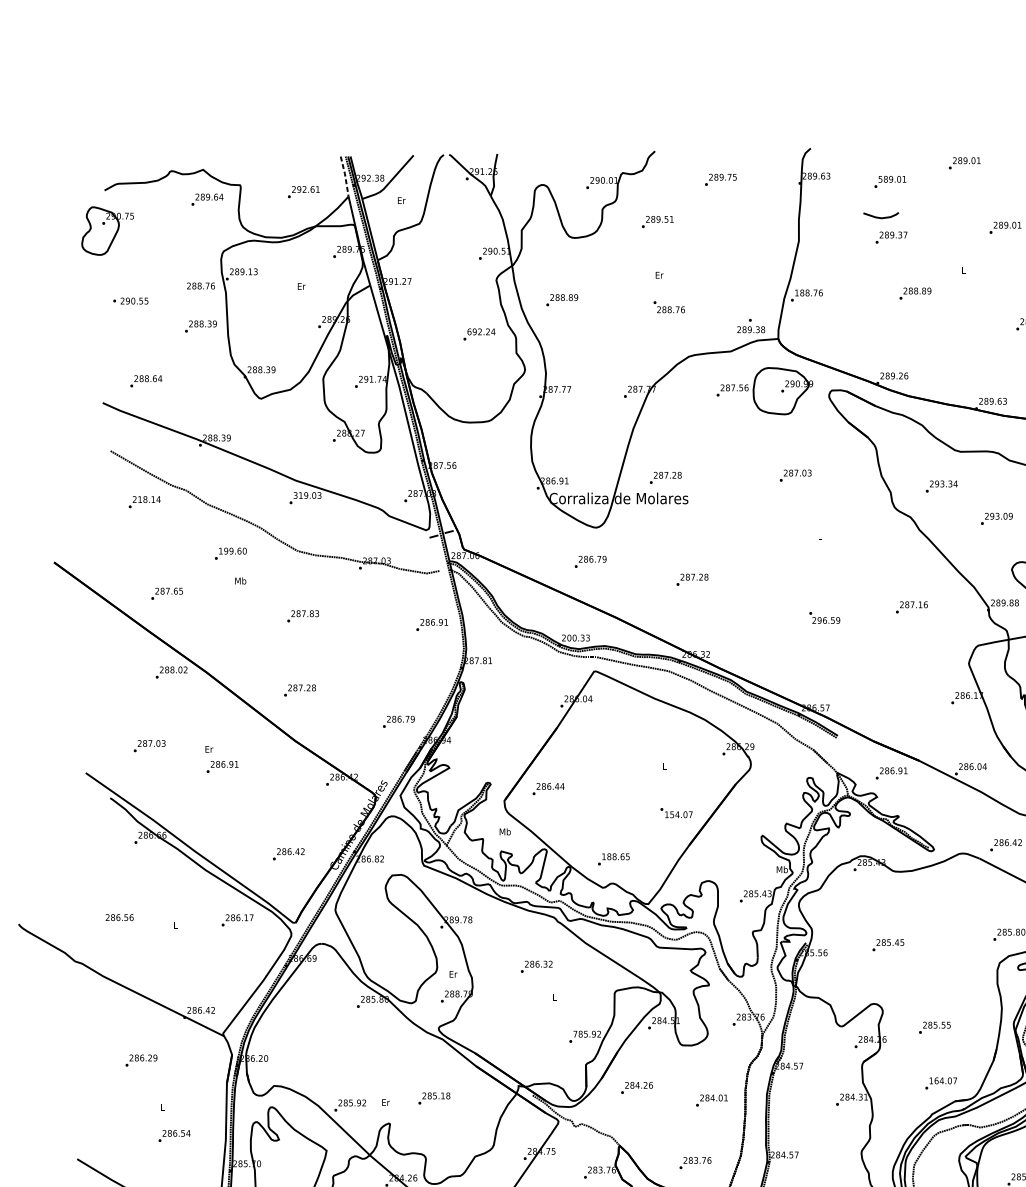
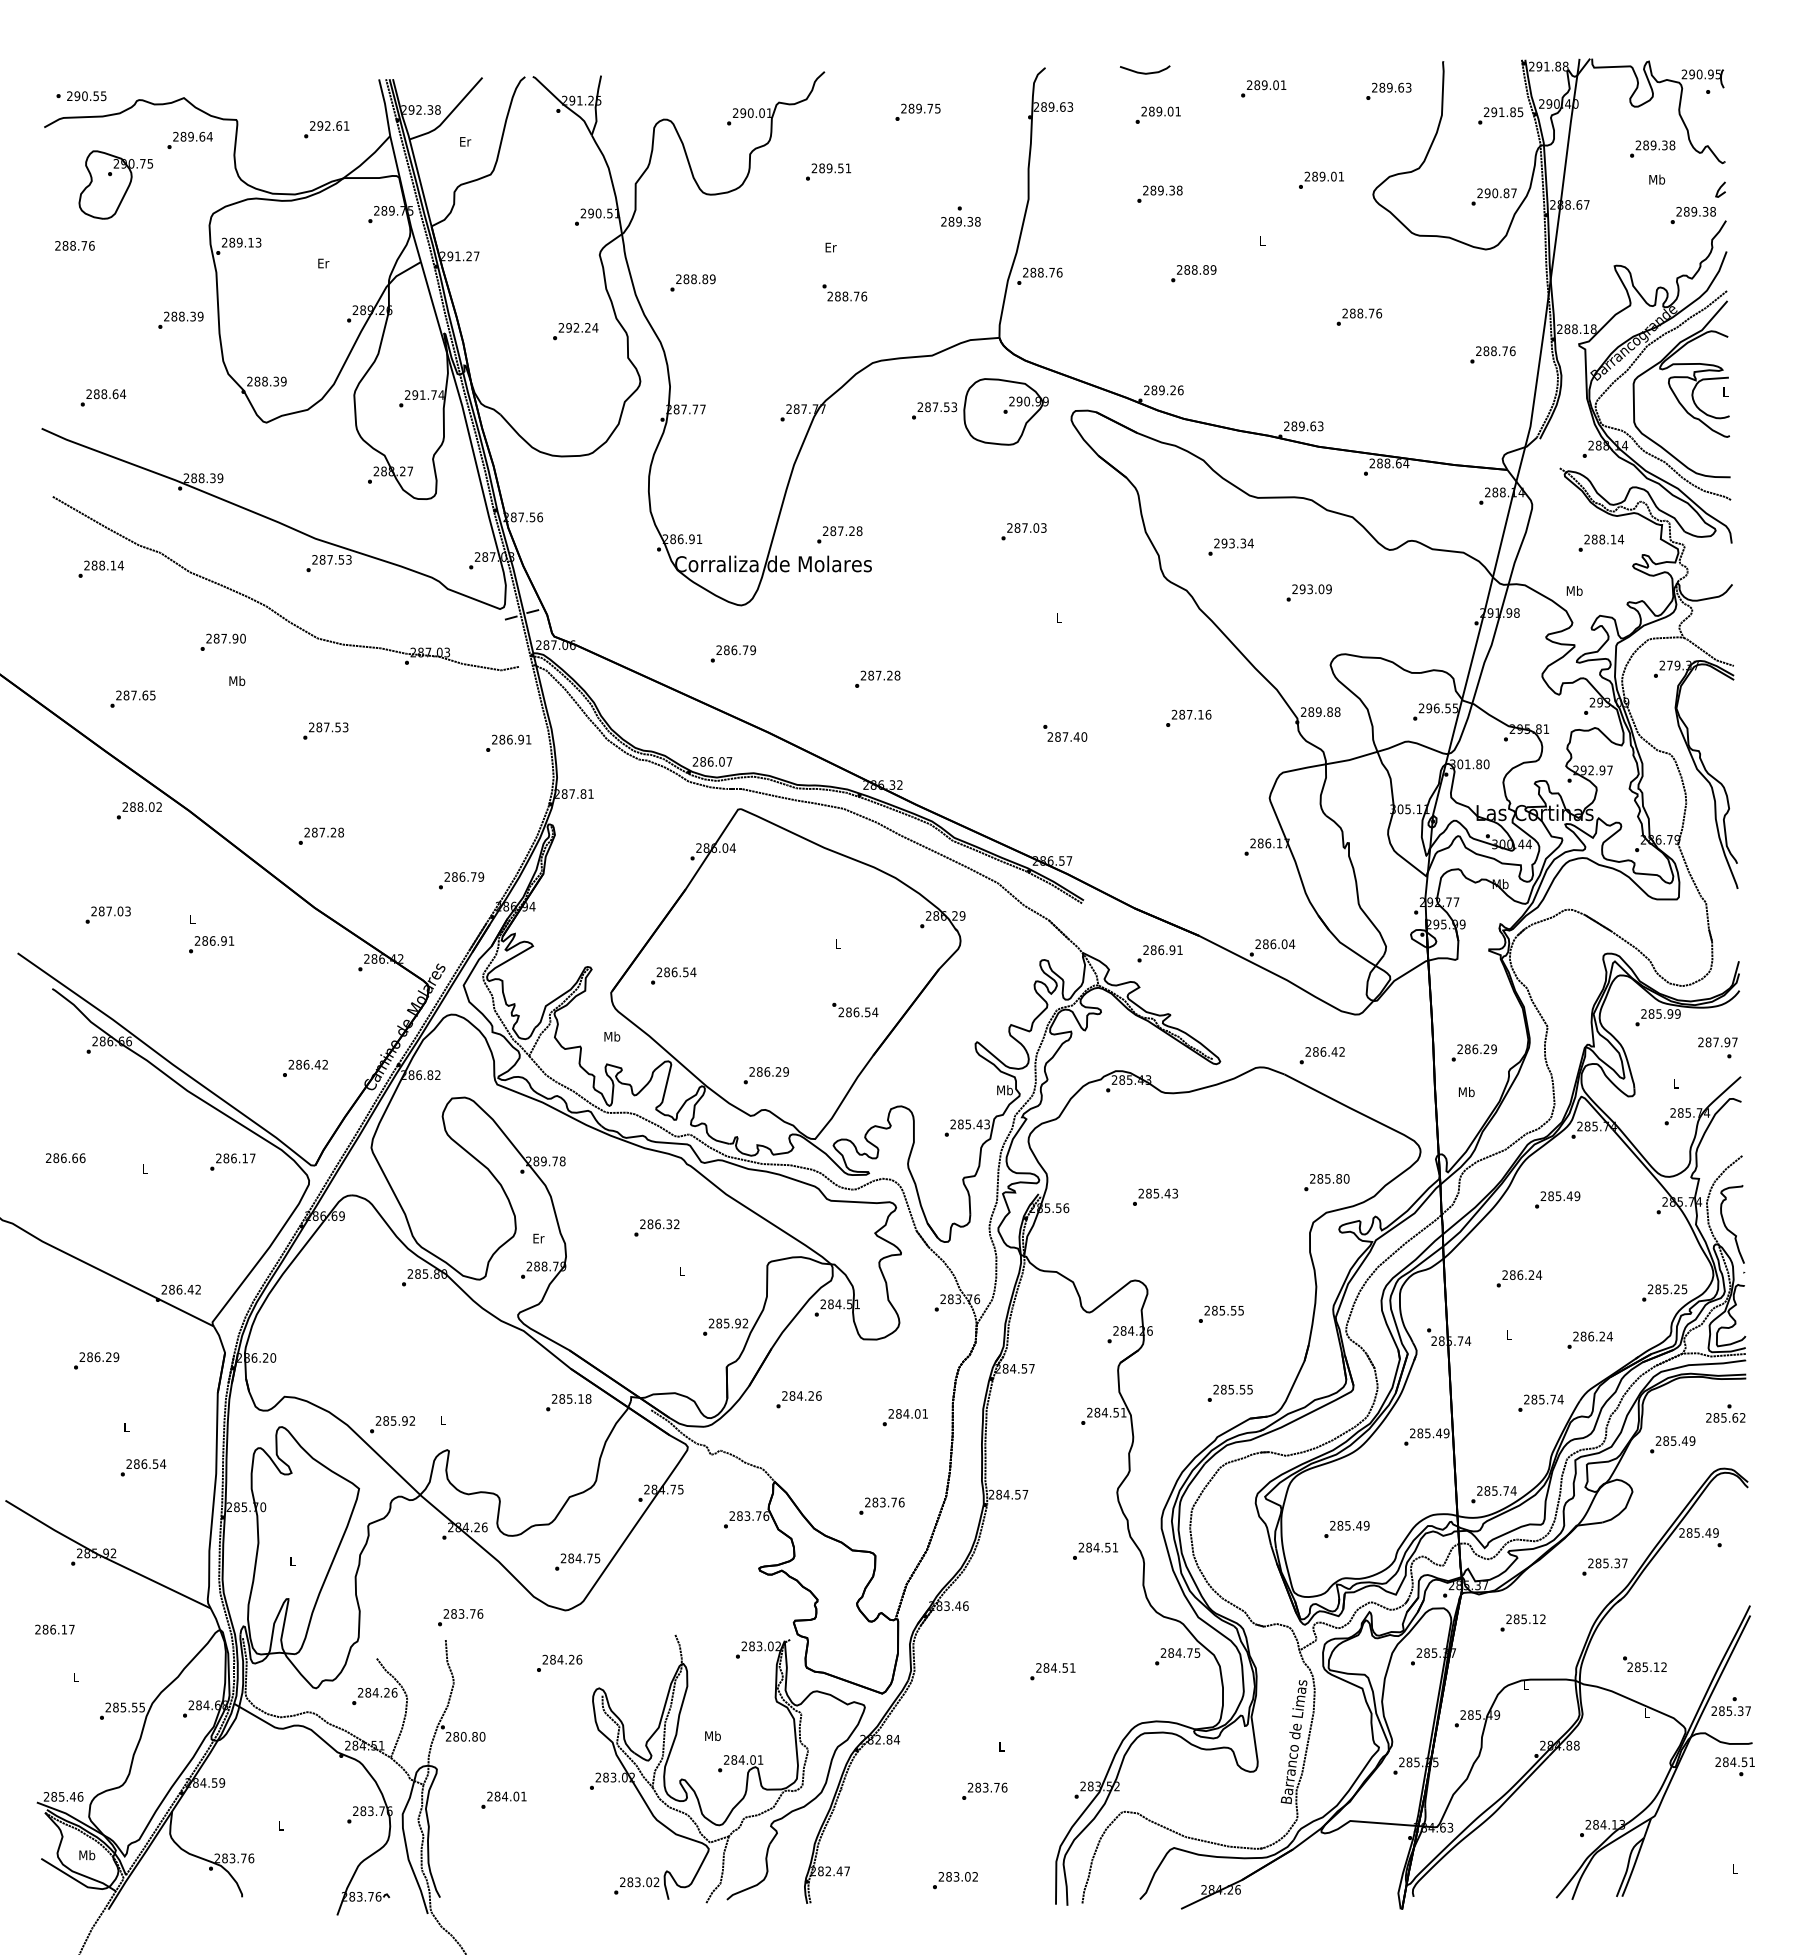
line: (345, 175) -> (385, 106), dashed -> solid
text: (879, 179) -> (1143, 111), 589.01 -> 289.01
curve: (881, 217) -> (1145, 72), moved
part: (107, 230) -> (115, 184), moved
text: (905, 234) -> (1179, 190), 289.37 -> 289.38
text: (200, 285) -> (74, 245), moved
text: (796, 292) -> (1025, 272), 188.76 -> 288.76
text: (130, 301) -> (81, 96), moved
text: (750, 325) -> (960, 216), moved
text: (469, 331) -> (561, 327), 692.24 -> 292.24
text: (746, 388) -> (954, 407), 287.56 -> 287.53
text: (305, 495) -> (328, 559), 319.03 -> 287.53
text: (140, 499) -> (94, 565), 218.14 -> 288.14
text: (230, 551) -> (222, 638), 199.60 -> 287.90
text: (311, 613) -> (337, 727), 287.83 -> 287.53
text: (828, 620) -> (1070, 736), 296.59 -> 287.40
text: (578, 637) -> (716, 761), 200.33 -> 286.07
text: (209, 749) -> (192, 919), Er -> L
text: (556, 786) -> (685, 972), 286.44 -> 286.54
text: (678, 814) -> (858, 1012), 154.07 -> 286.54
text: (615, 856) -> (768, 1071), 188.65 -> 286.29
text: (125, 917) -> (74, 1158), 286.56 -> 286.66
text: (901, 941) -> (1174, 1192), 285.45 -> 285.43
text: (575, 1034) -> (711, 1323), 785.92 -> 285.92
text: (942, 1080) -> (1232, 1389), 164.07 -> 285.55
text: (860, 1096) -> (1115, 1411), 284.31 -> 284.51
text: (434, 1098) -> (568, 1402), moved
text: (385, 1102) -> (442, 1420), Er -> L

